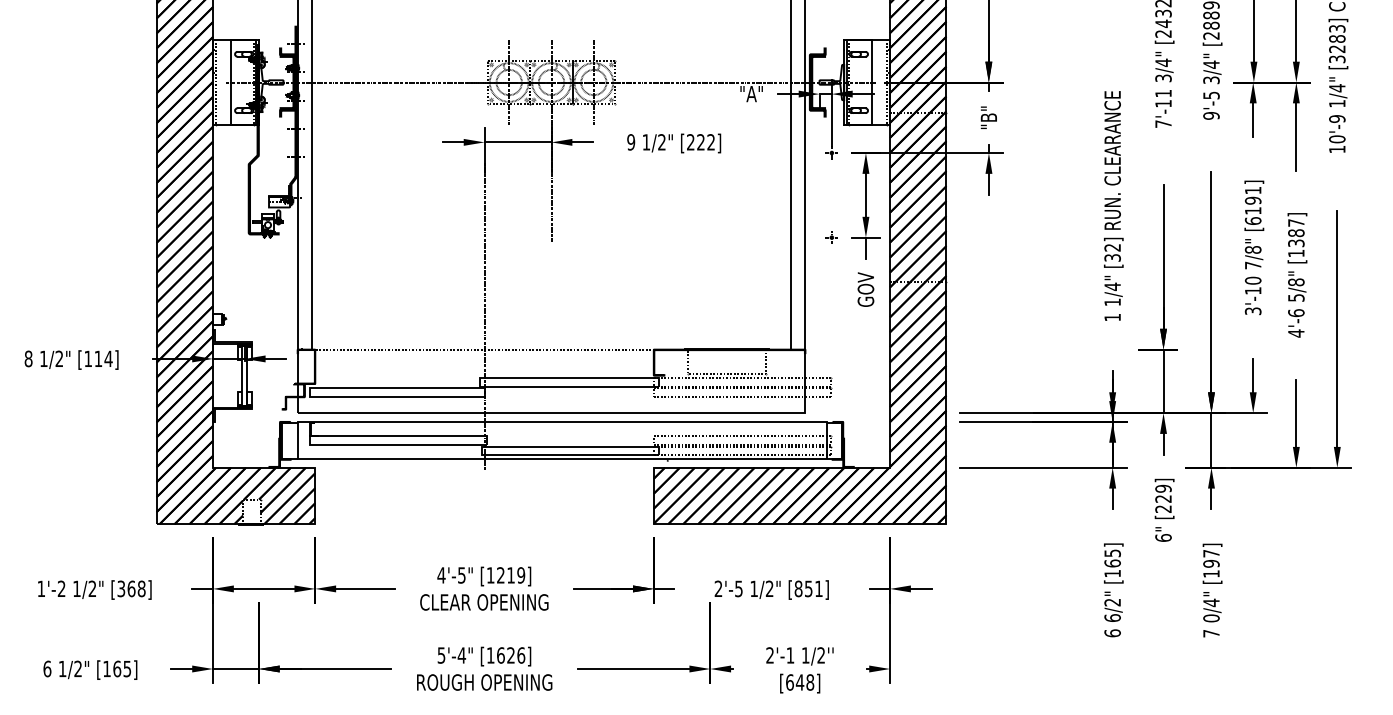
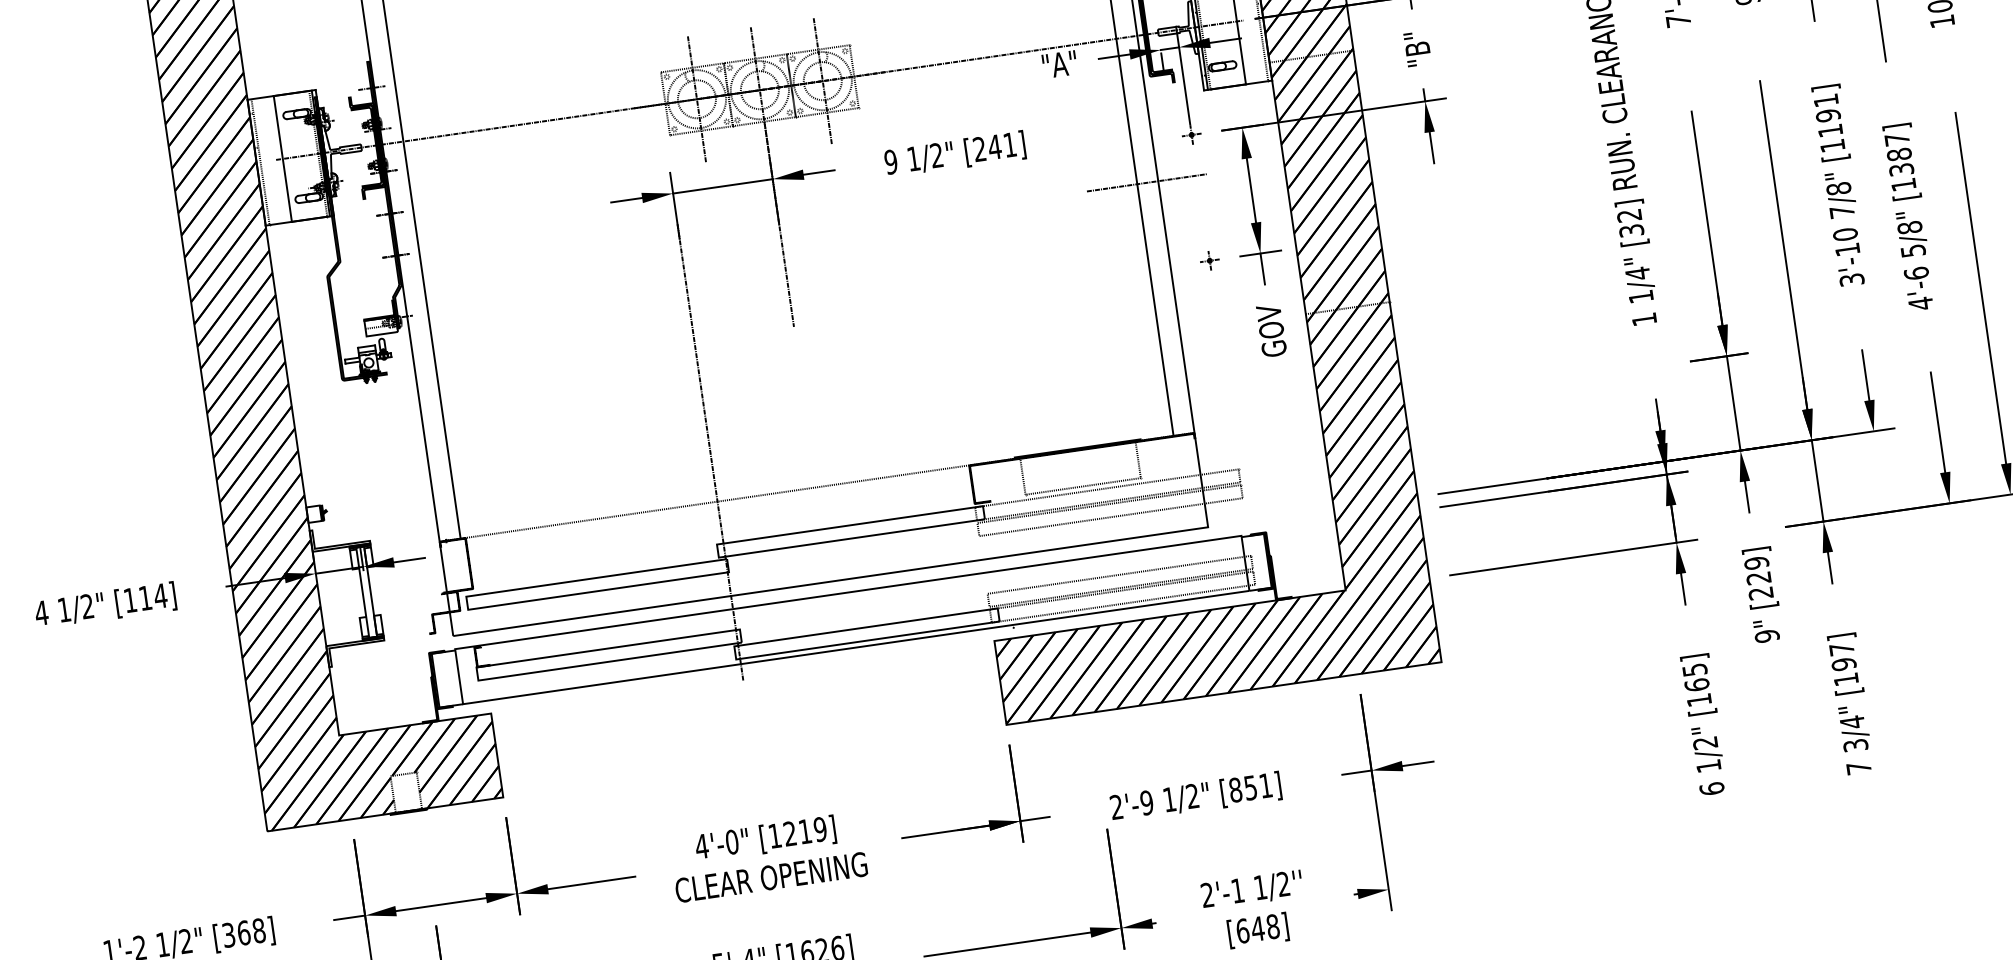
text: (705, 142) -> (1001, 146), [222] -> [241]
line: (797, 180) -> (1146, 183), added
text: (1252, 220) -> (1831, 145), [6191] -> [1191]
text: (28, 358) -> (41, 612), 8 -> 4
text: (1163, 537) -> (1767, 635), 6" -> 9"
text: (461, 575) -> (731, 842), 4'-5" -> 4'-0"
text: (738, 588) -> (1146, 802), 2'-5 -> 2'-9
text: (1112, 617) -> (1708, 765), 6/2" -> 1/2"
text: (1211, 618) -> (1855, 745), 0/4" -> 3/4"

